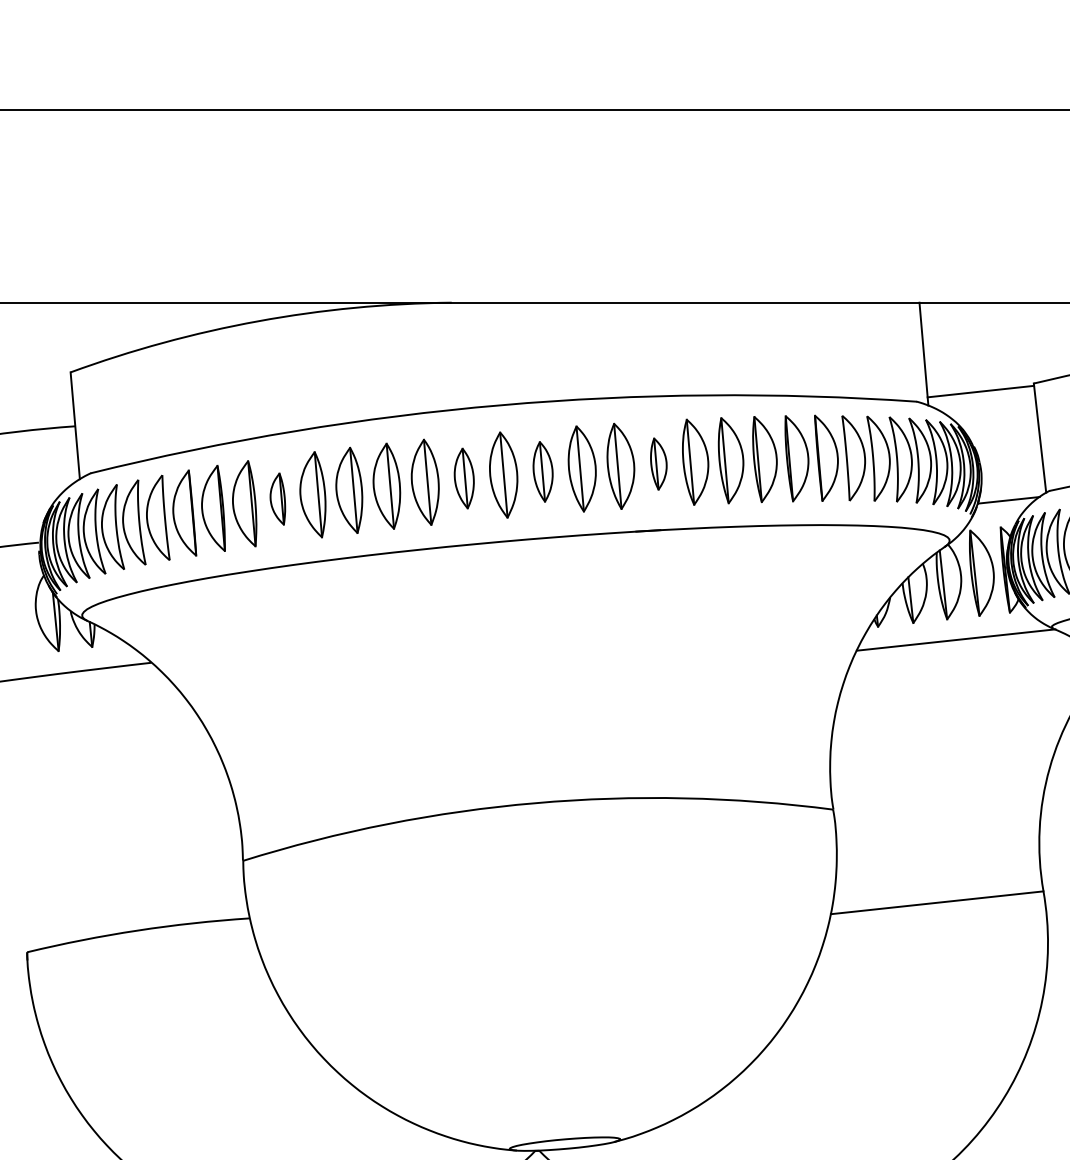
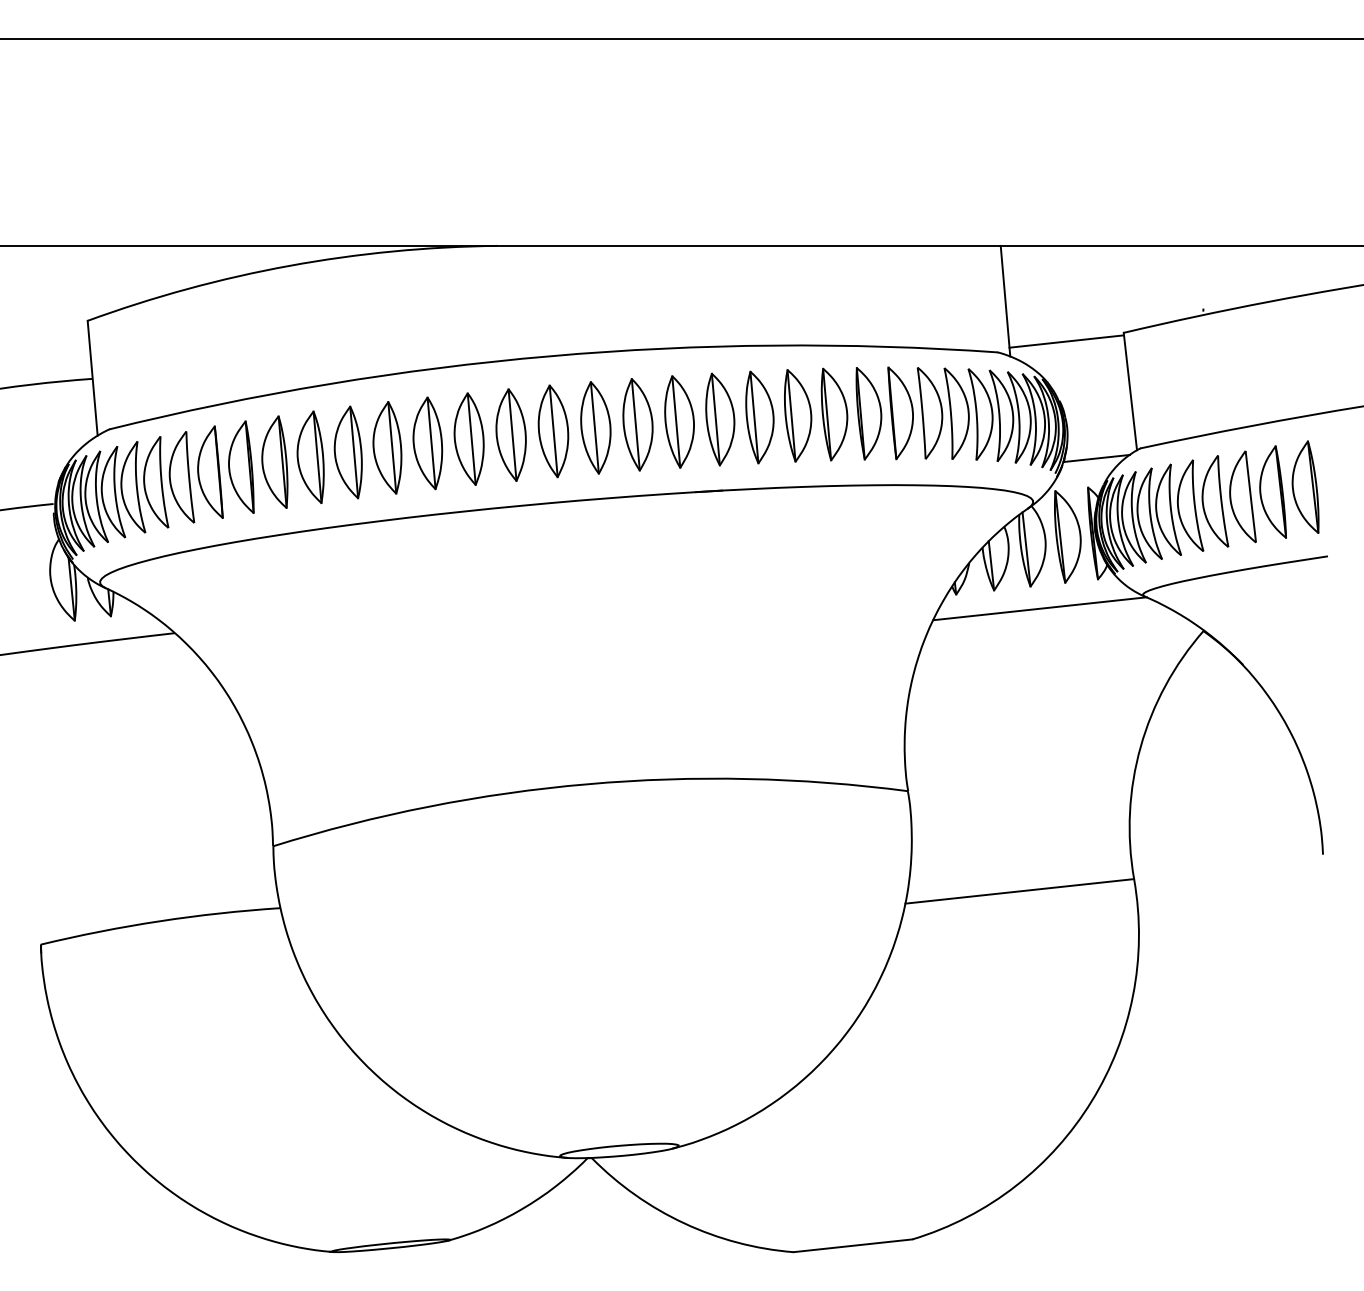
part: (658, 464) -> (720, 419), size x1.67
part: (542, 471) -> (595, 427), size x1.43
part: (463, 478) -> (510, 434), size x1.43
part: (277, 498) -> (310, 456), size x1.67

